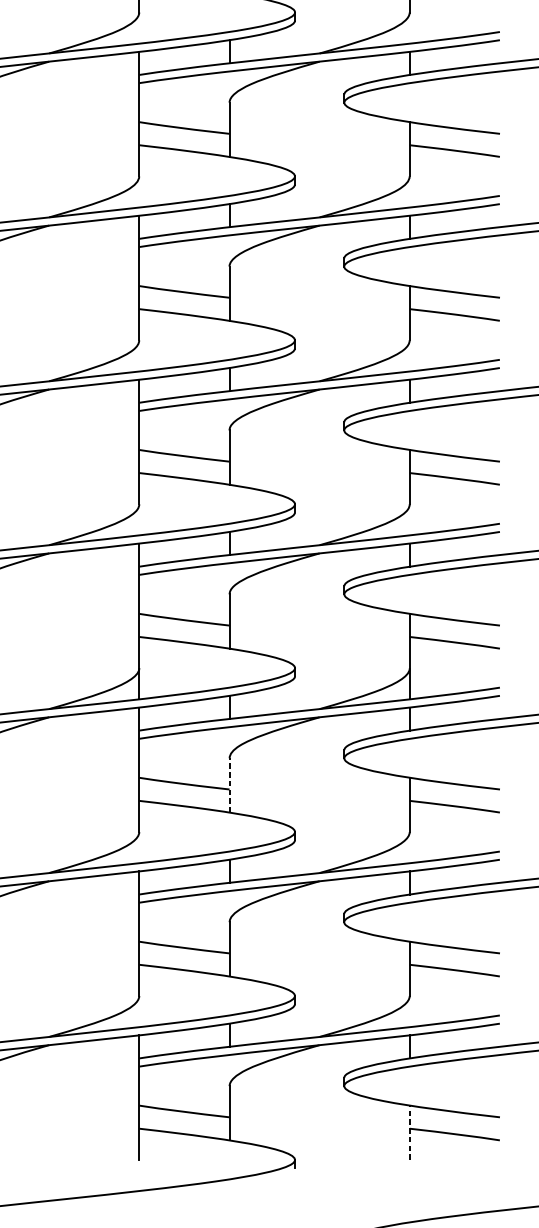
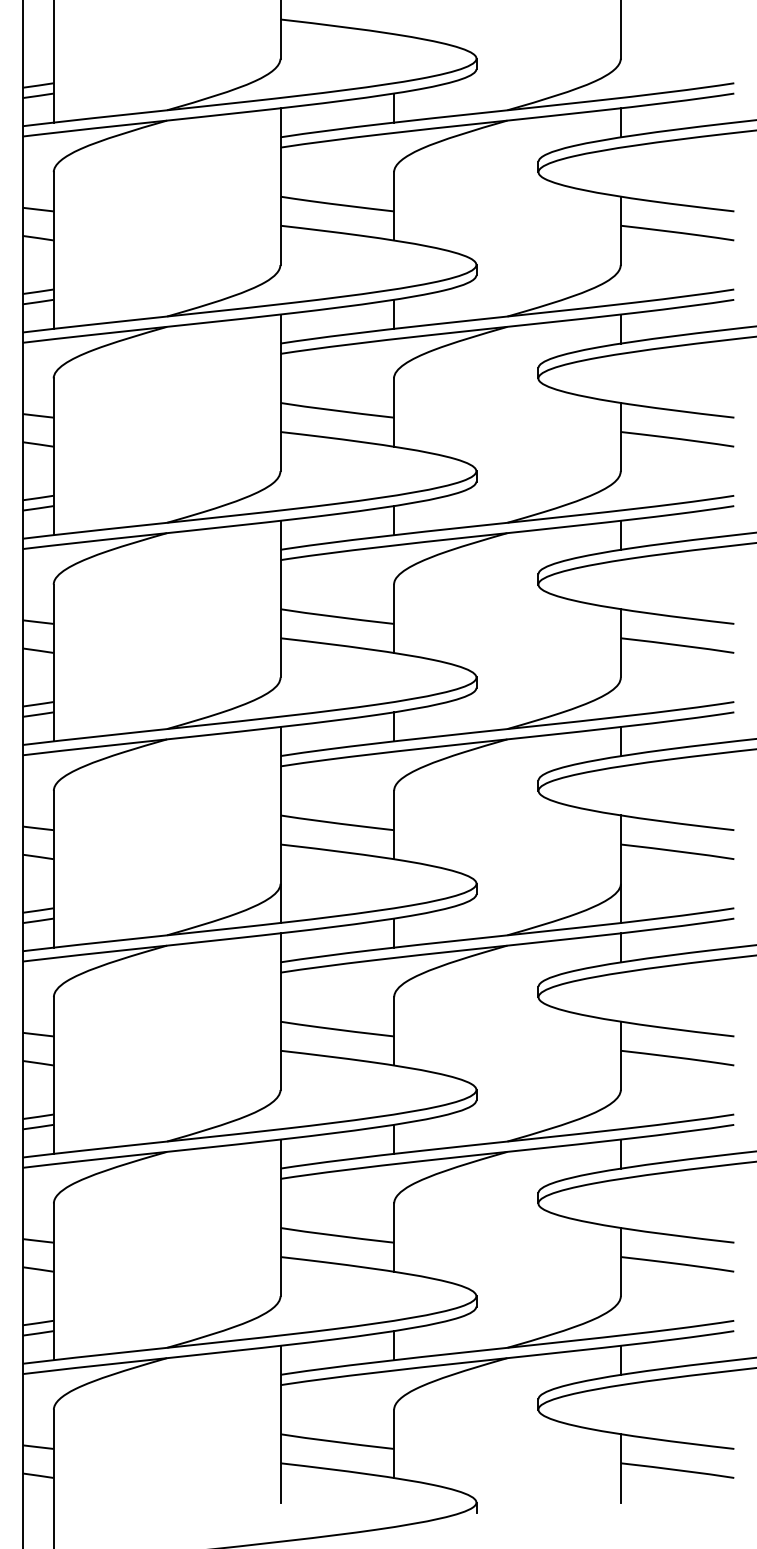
line: (229, 784) -> (394, 1030), dashed -> solid
line: (409, 1132) -> (620, 1467), dashed -> solid

